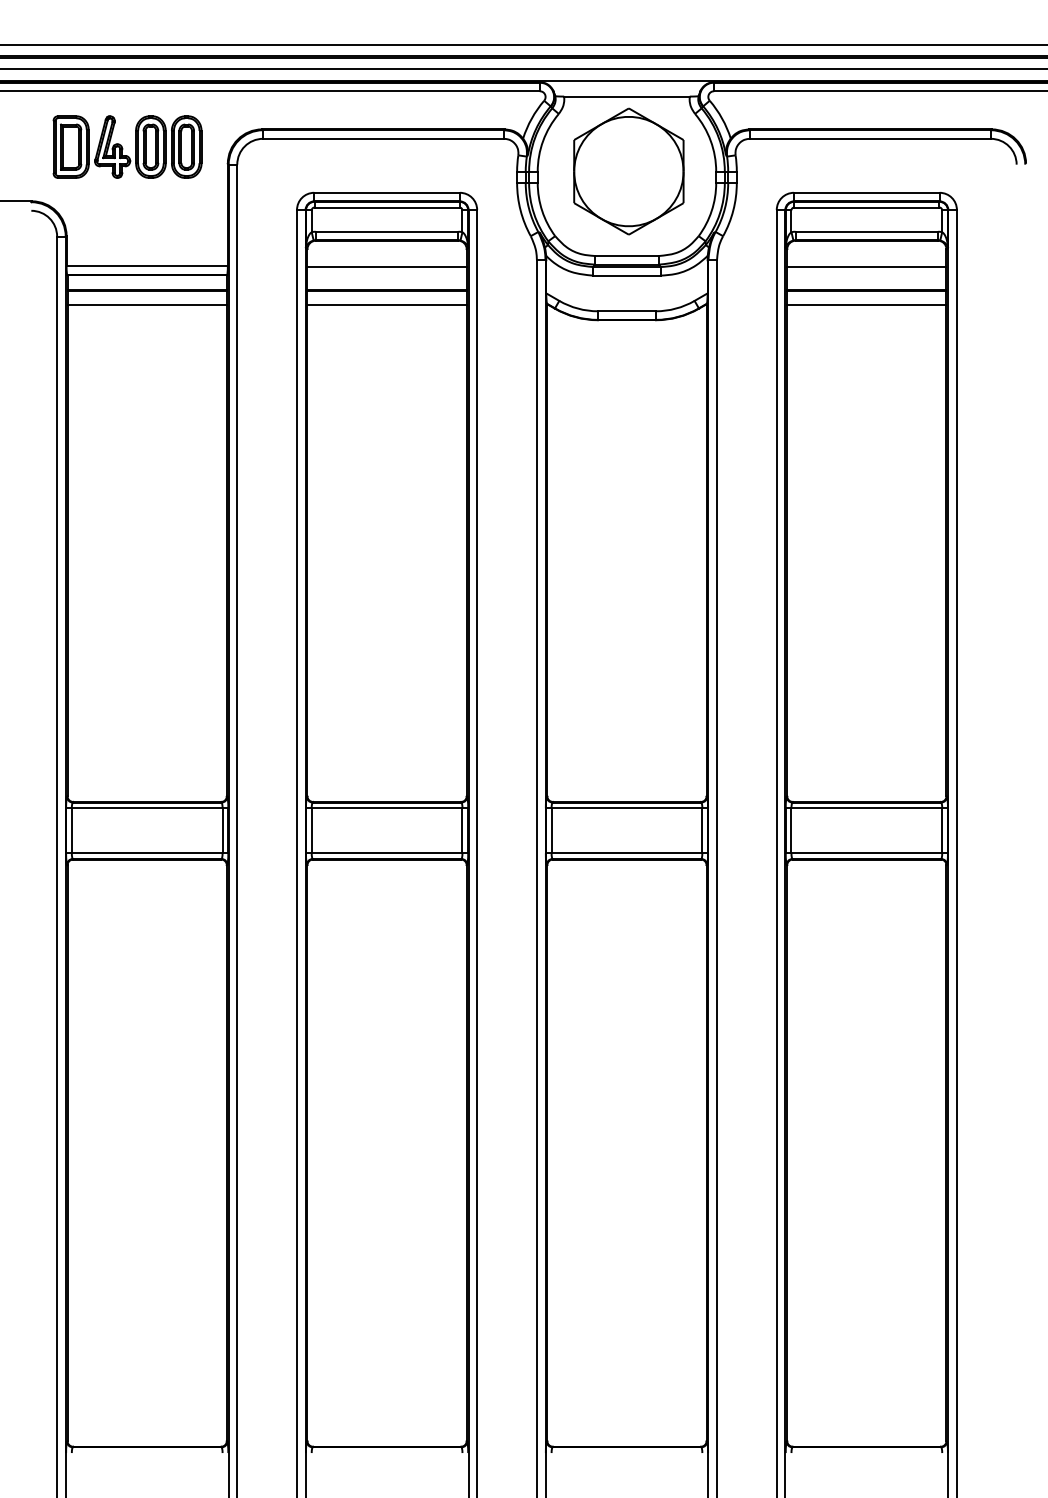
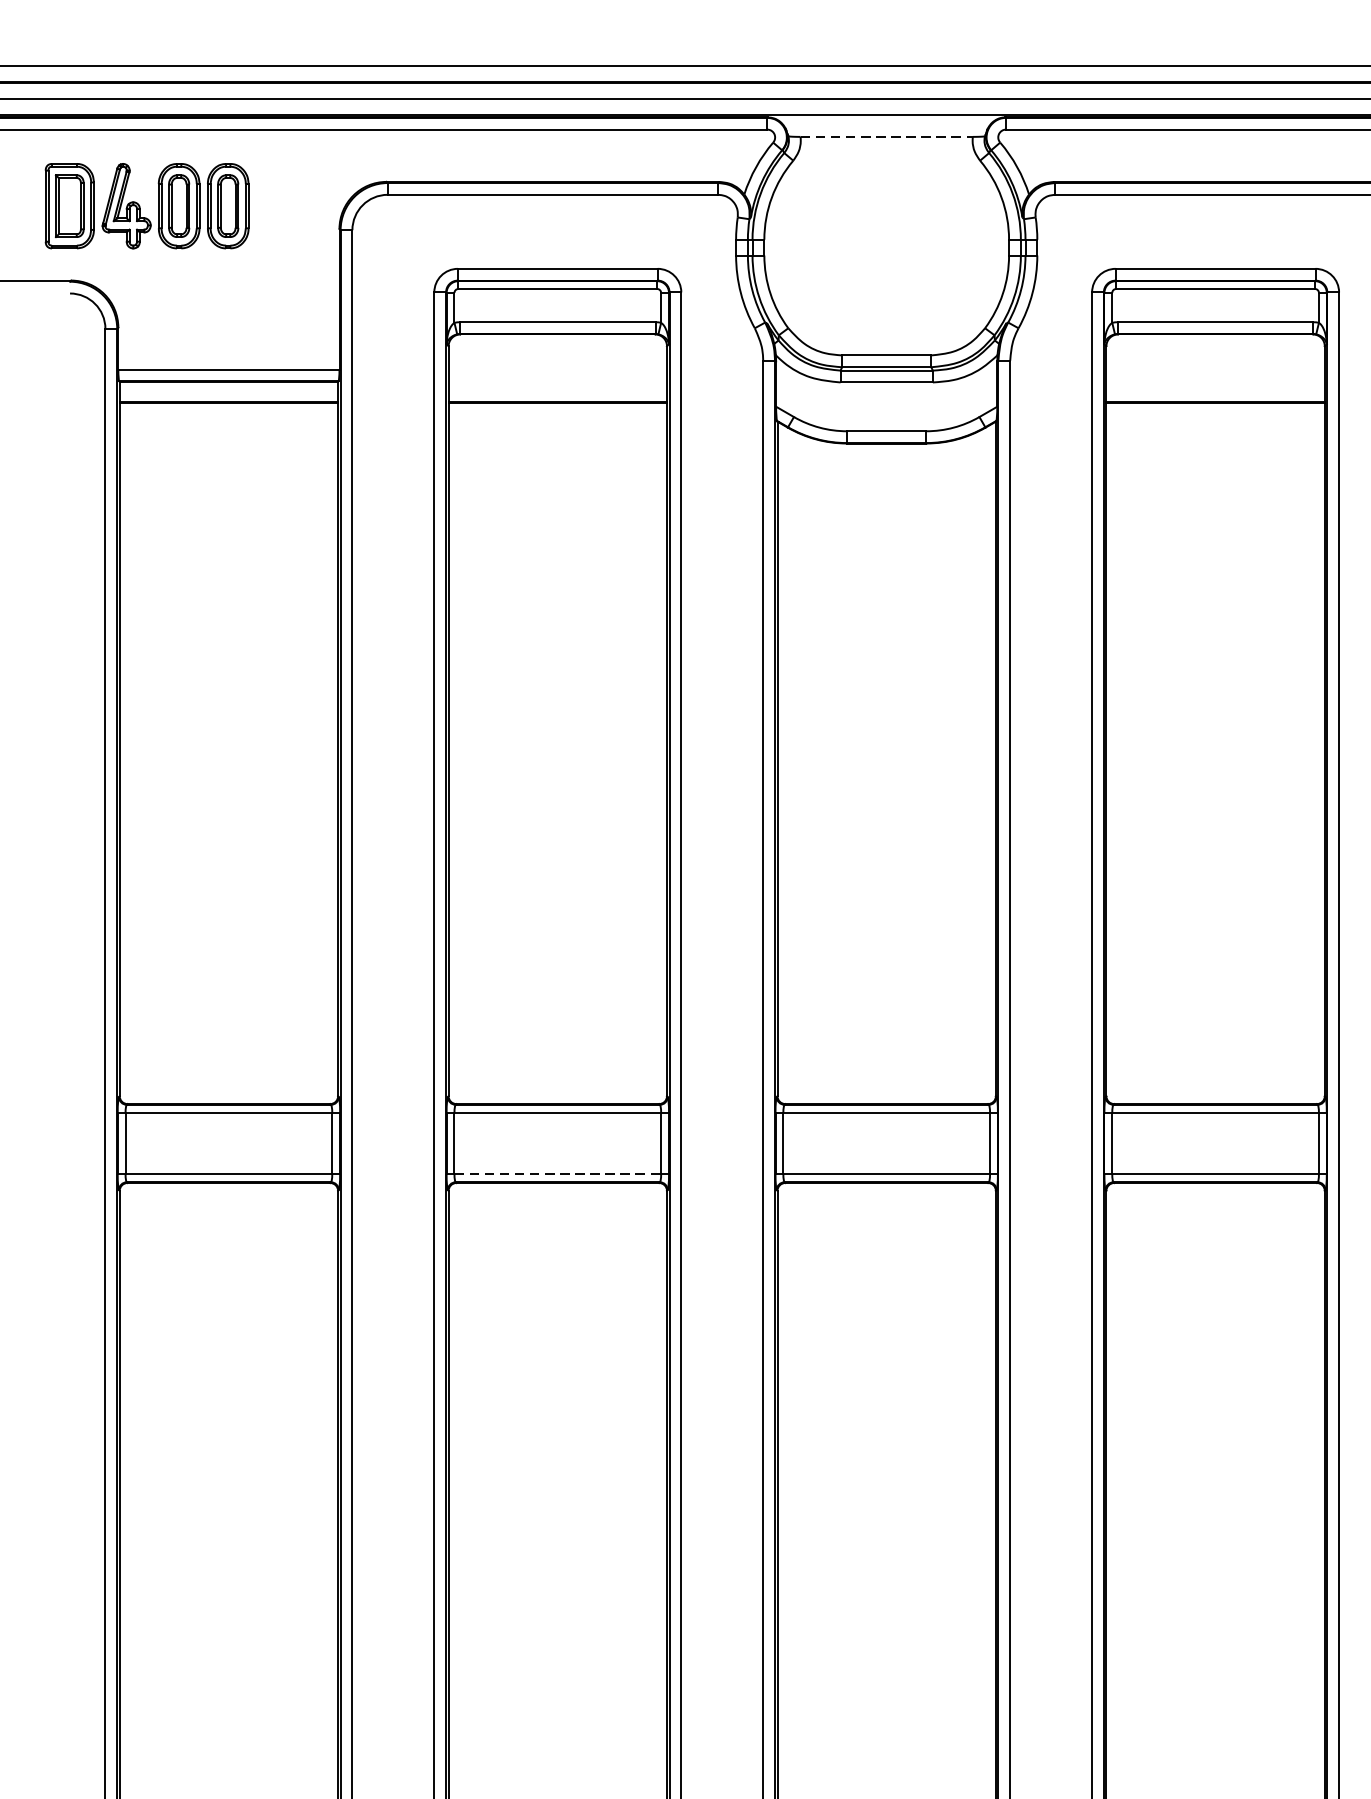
line: (626, 96) -> (886, 136), solid -> dashed
part: (127, 146) -> (147, 205), moved
part: (628, 171) -> (888, 239), removed
line: (386, 266) -> (557, 369), removed
line: (866, 266) -> (1215, 369), removed
line: (146, 304) -> (227, 421), removed
line: (386, 304) -> (557, 421), removed
line: (866, 304) -> (1215, 421), removed
line: (387, 853) -> (558, 1174), solid -> dashed

